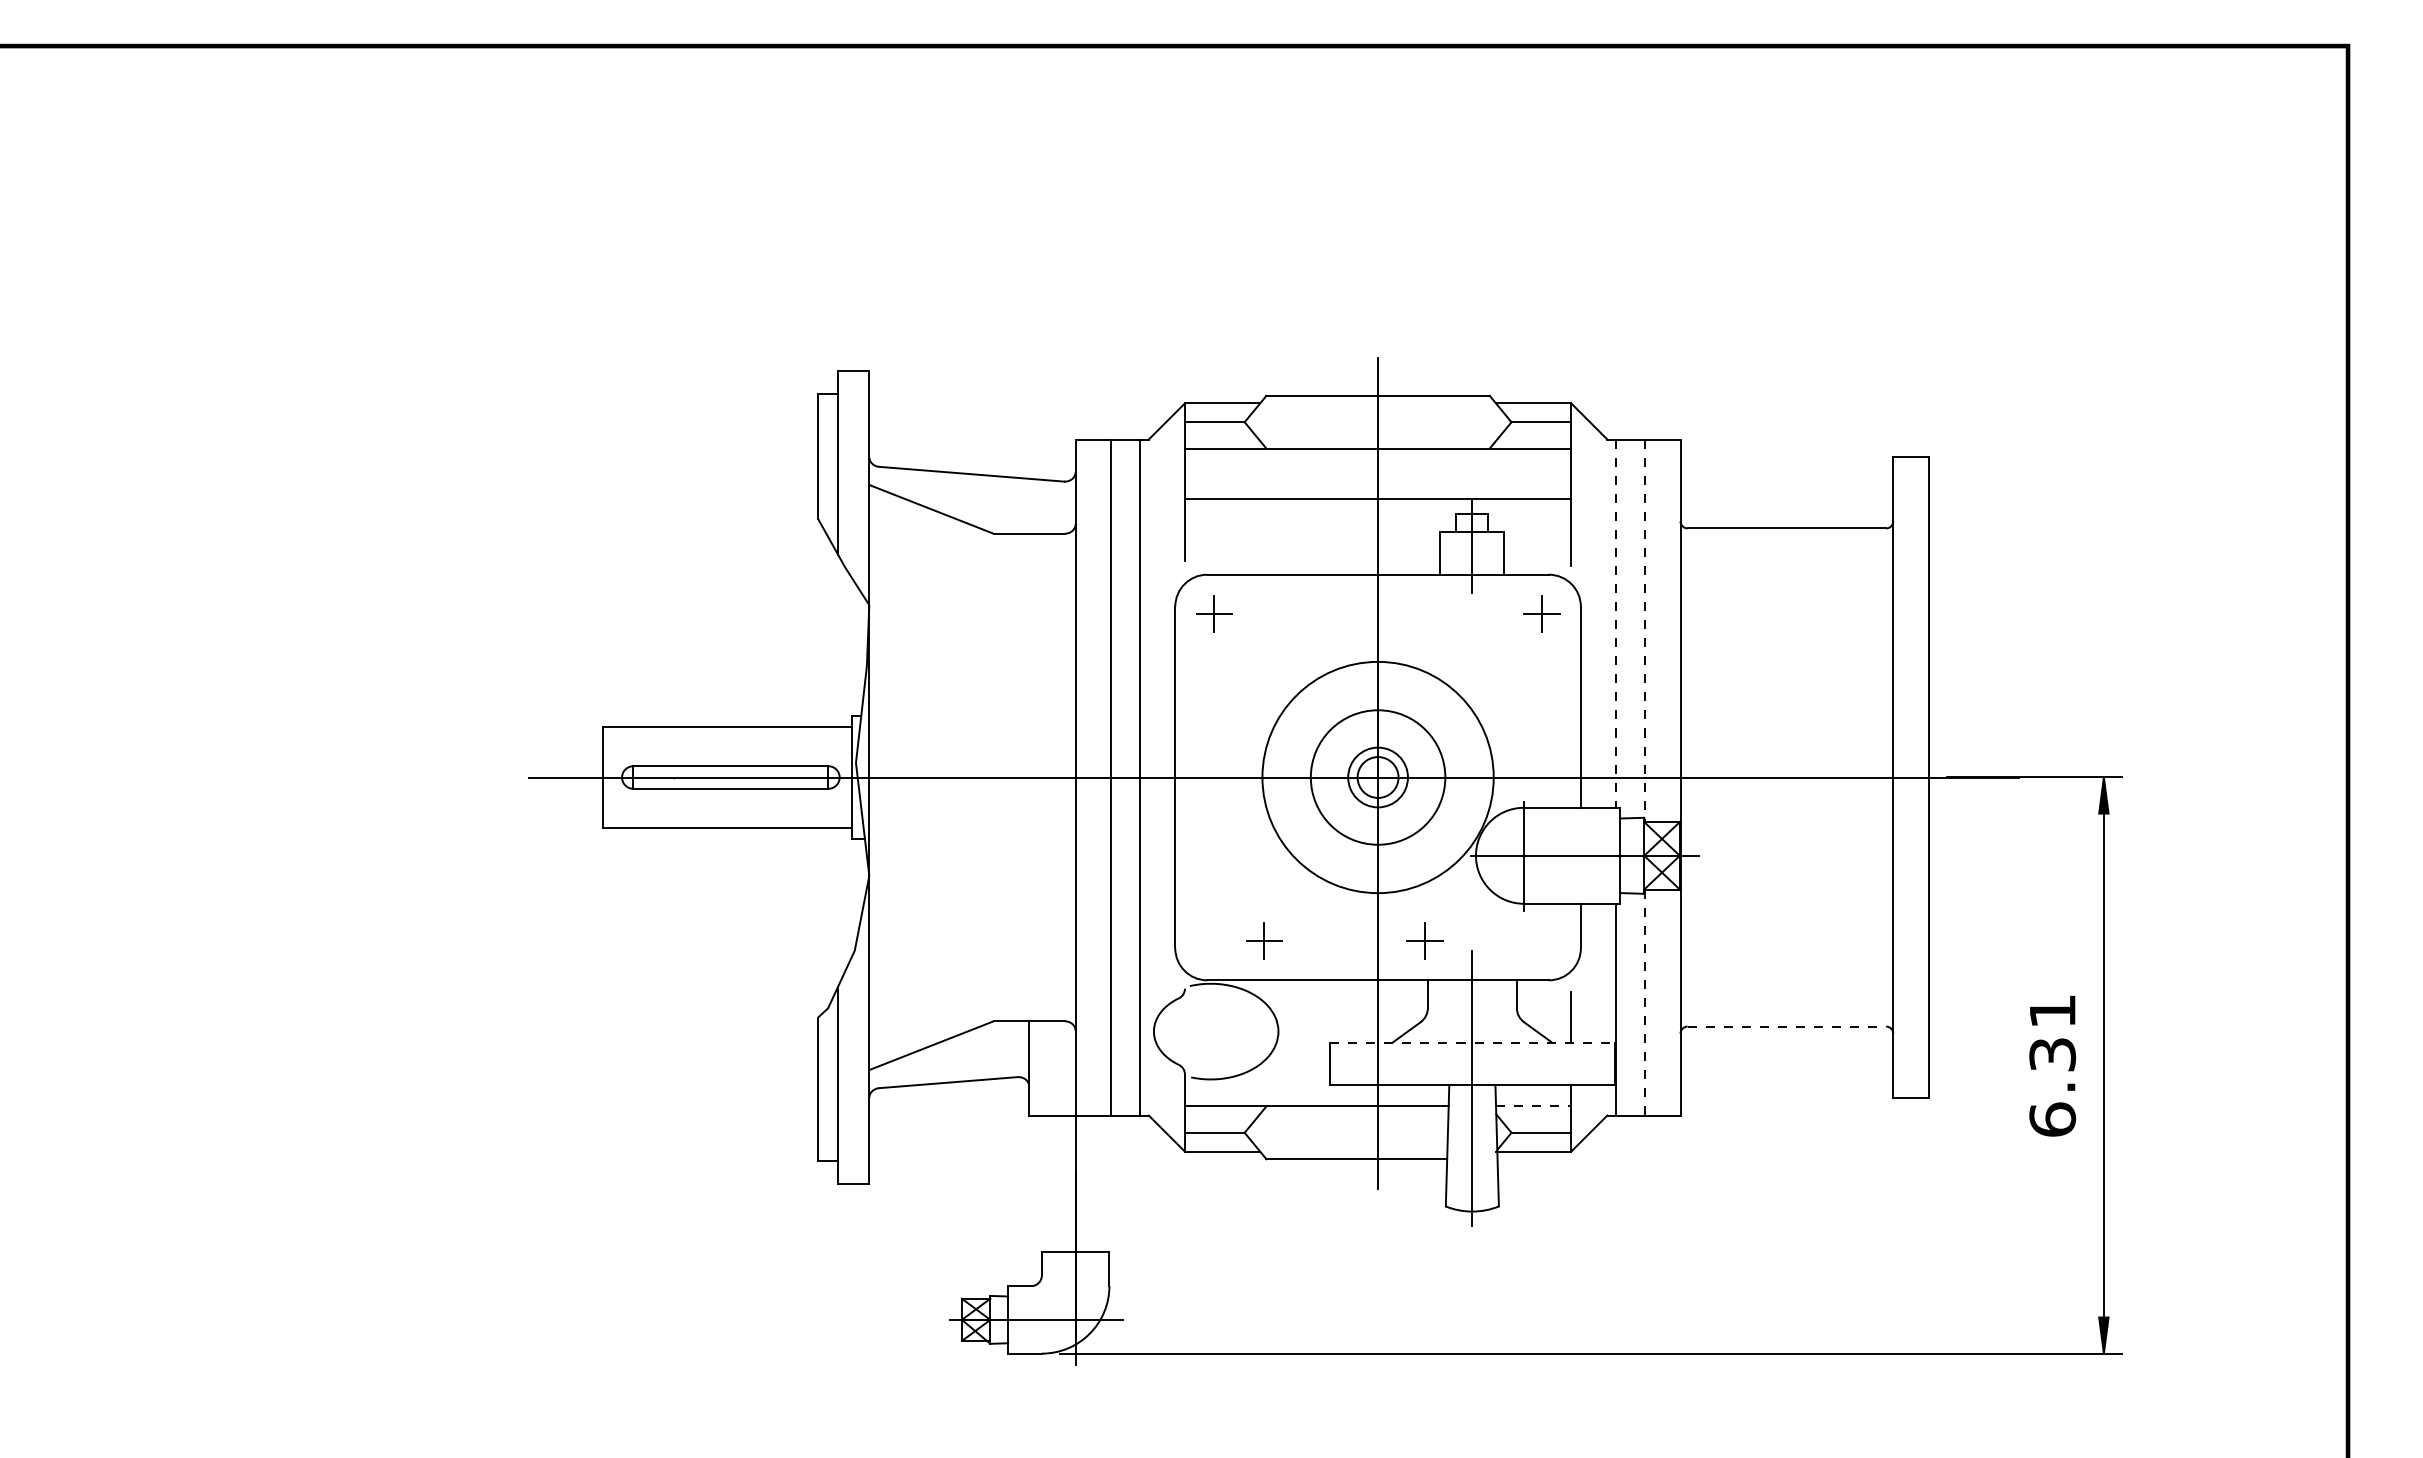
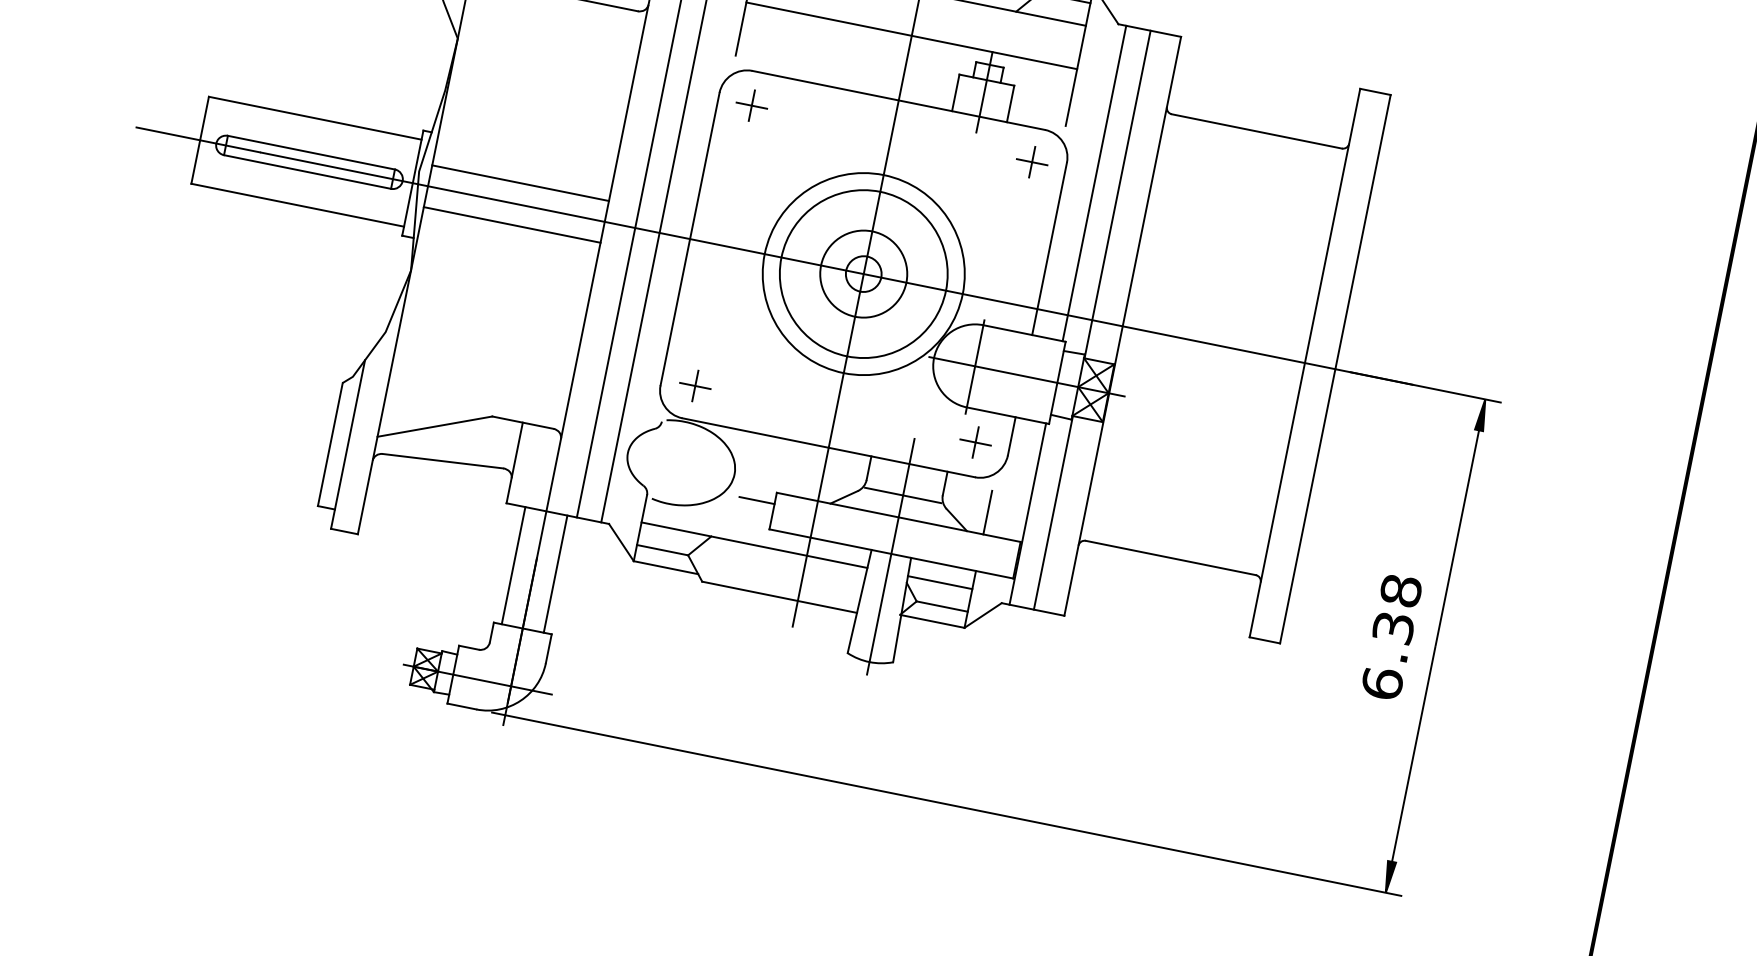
line: (1616, 624) -> (1094, 184), dashed -> solid
line: (1644, 631) -> (1117, 195), dashed -> solid
line: (972, 753) -> (520, 183), added
circle: (1377, 777) -> (863, 273), size x1.67
circle: (1378, 777) -> (864, 274), size x1.43
line: (972, 801) -> (512, 224), added
part: (1264, 940) -> (695, 385), moved
part: (1424, 940) -> (975, 441), moved
line: (1644, 1003) -> (1052, 513), dashed -> solid
text: (2052, 1011) -> (1400, 590), 6.31 -> 6.38
line: (1471, 1016) -> (902, 494), added
line: (1787, 1026) -> (1171, 558), dashed -> solid
line: (1472, 1042) -> (898, 517), dashed -> solid
line: (1309, 1055) -> (757, 500), added
line: (1533, 1106) -> (940, 582), dashed -> solid
line: (1051, 1183) -> (513, 565), added
line: (1100, 1183) -> (555, 573), added

